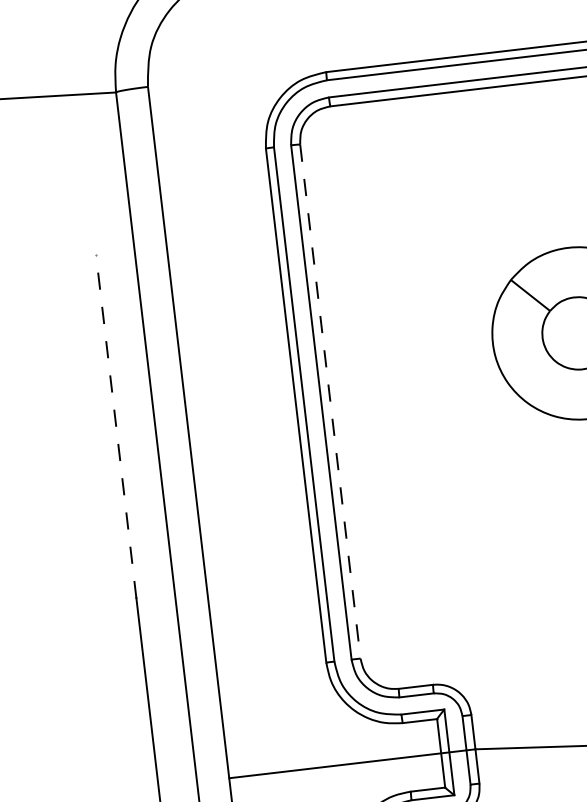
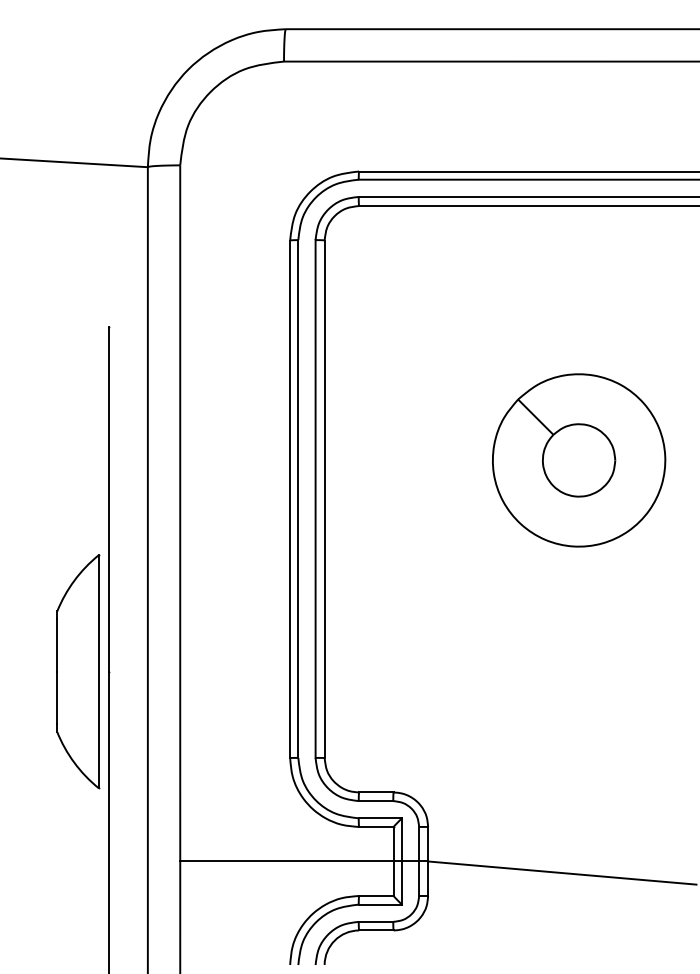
line: (330, 401) -> (324, 499), dashed -> solid
line: (116, 425) -> (109, 498), dashed -> solid
part: (106, 601) -> (78, 671), added

